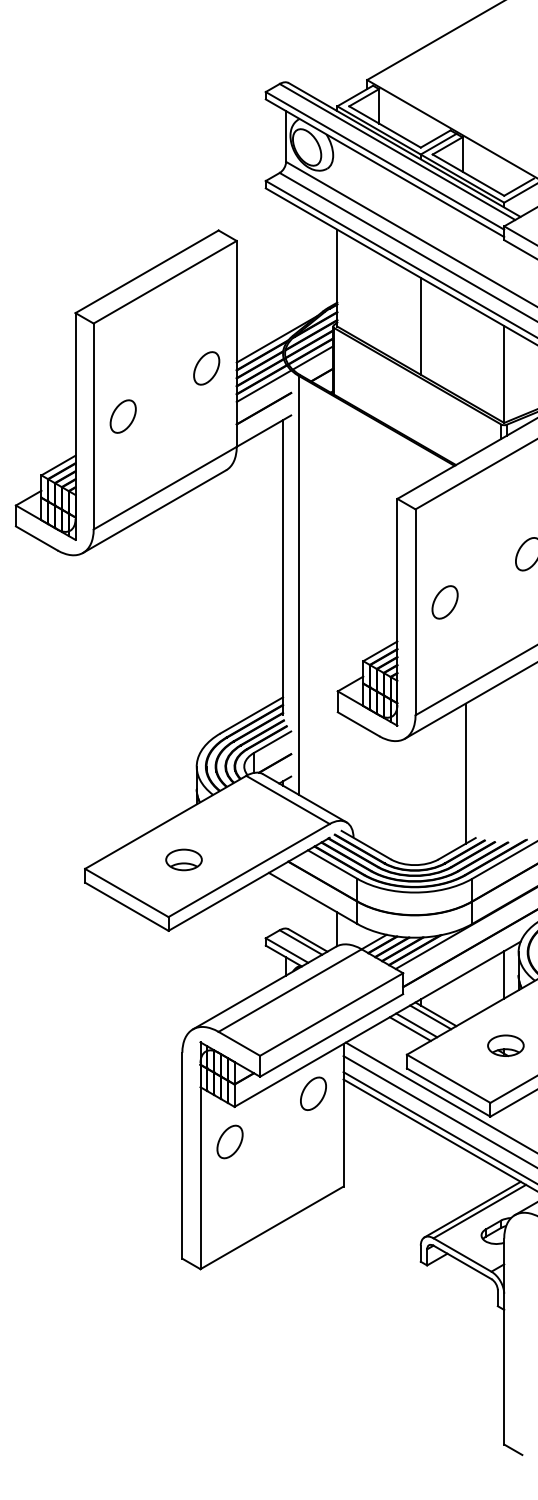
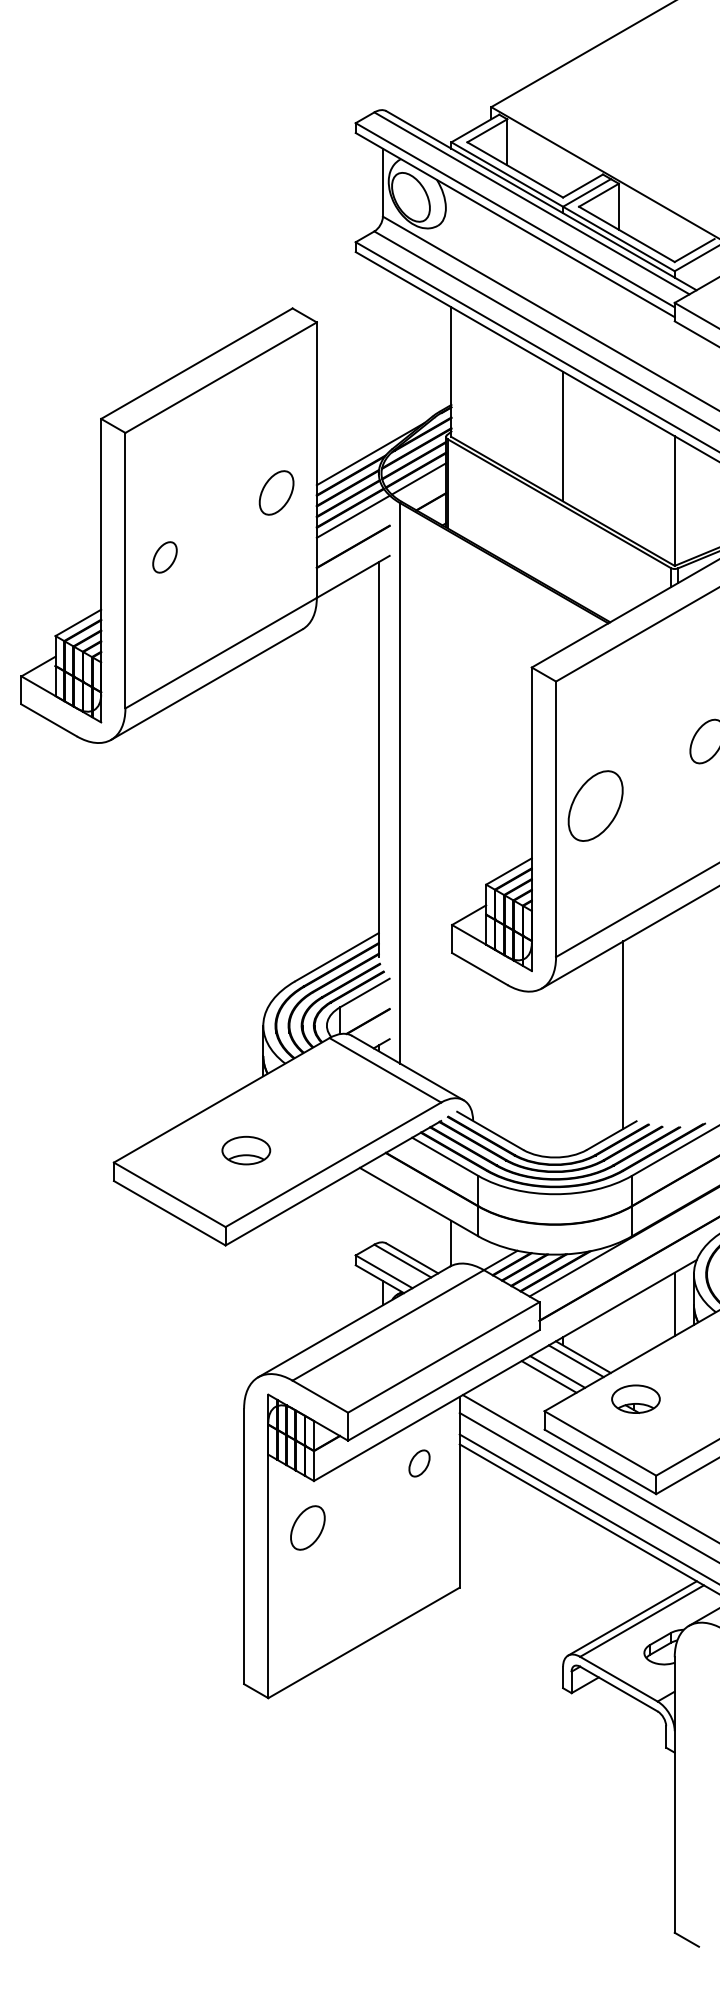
part: (122, 416) -> (164, 557), size x0.7
part: (445, 602) -> (595, 805), size x1.6
part: (505, 1045) -> (635, 1398), moved
part: (313, 1093) -> (419, 1463), size x0.6

